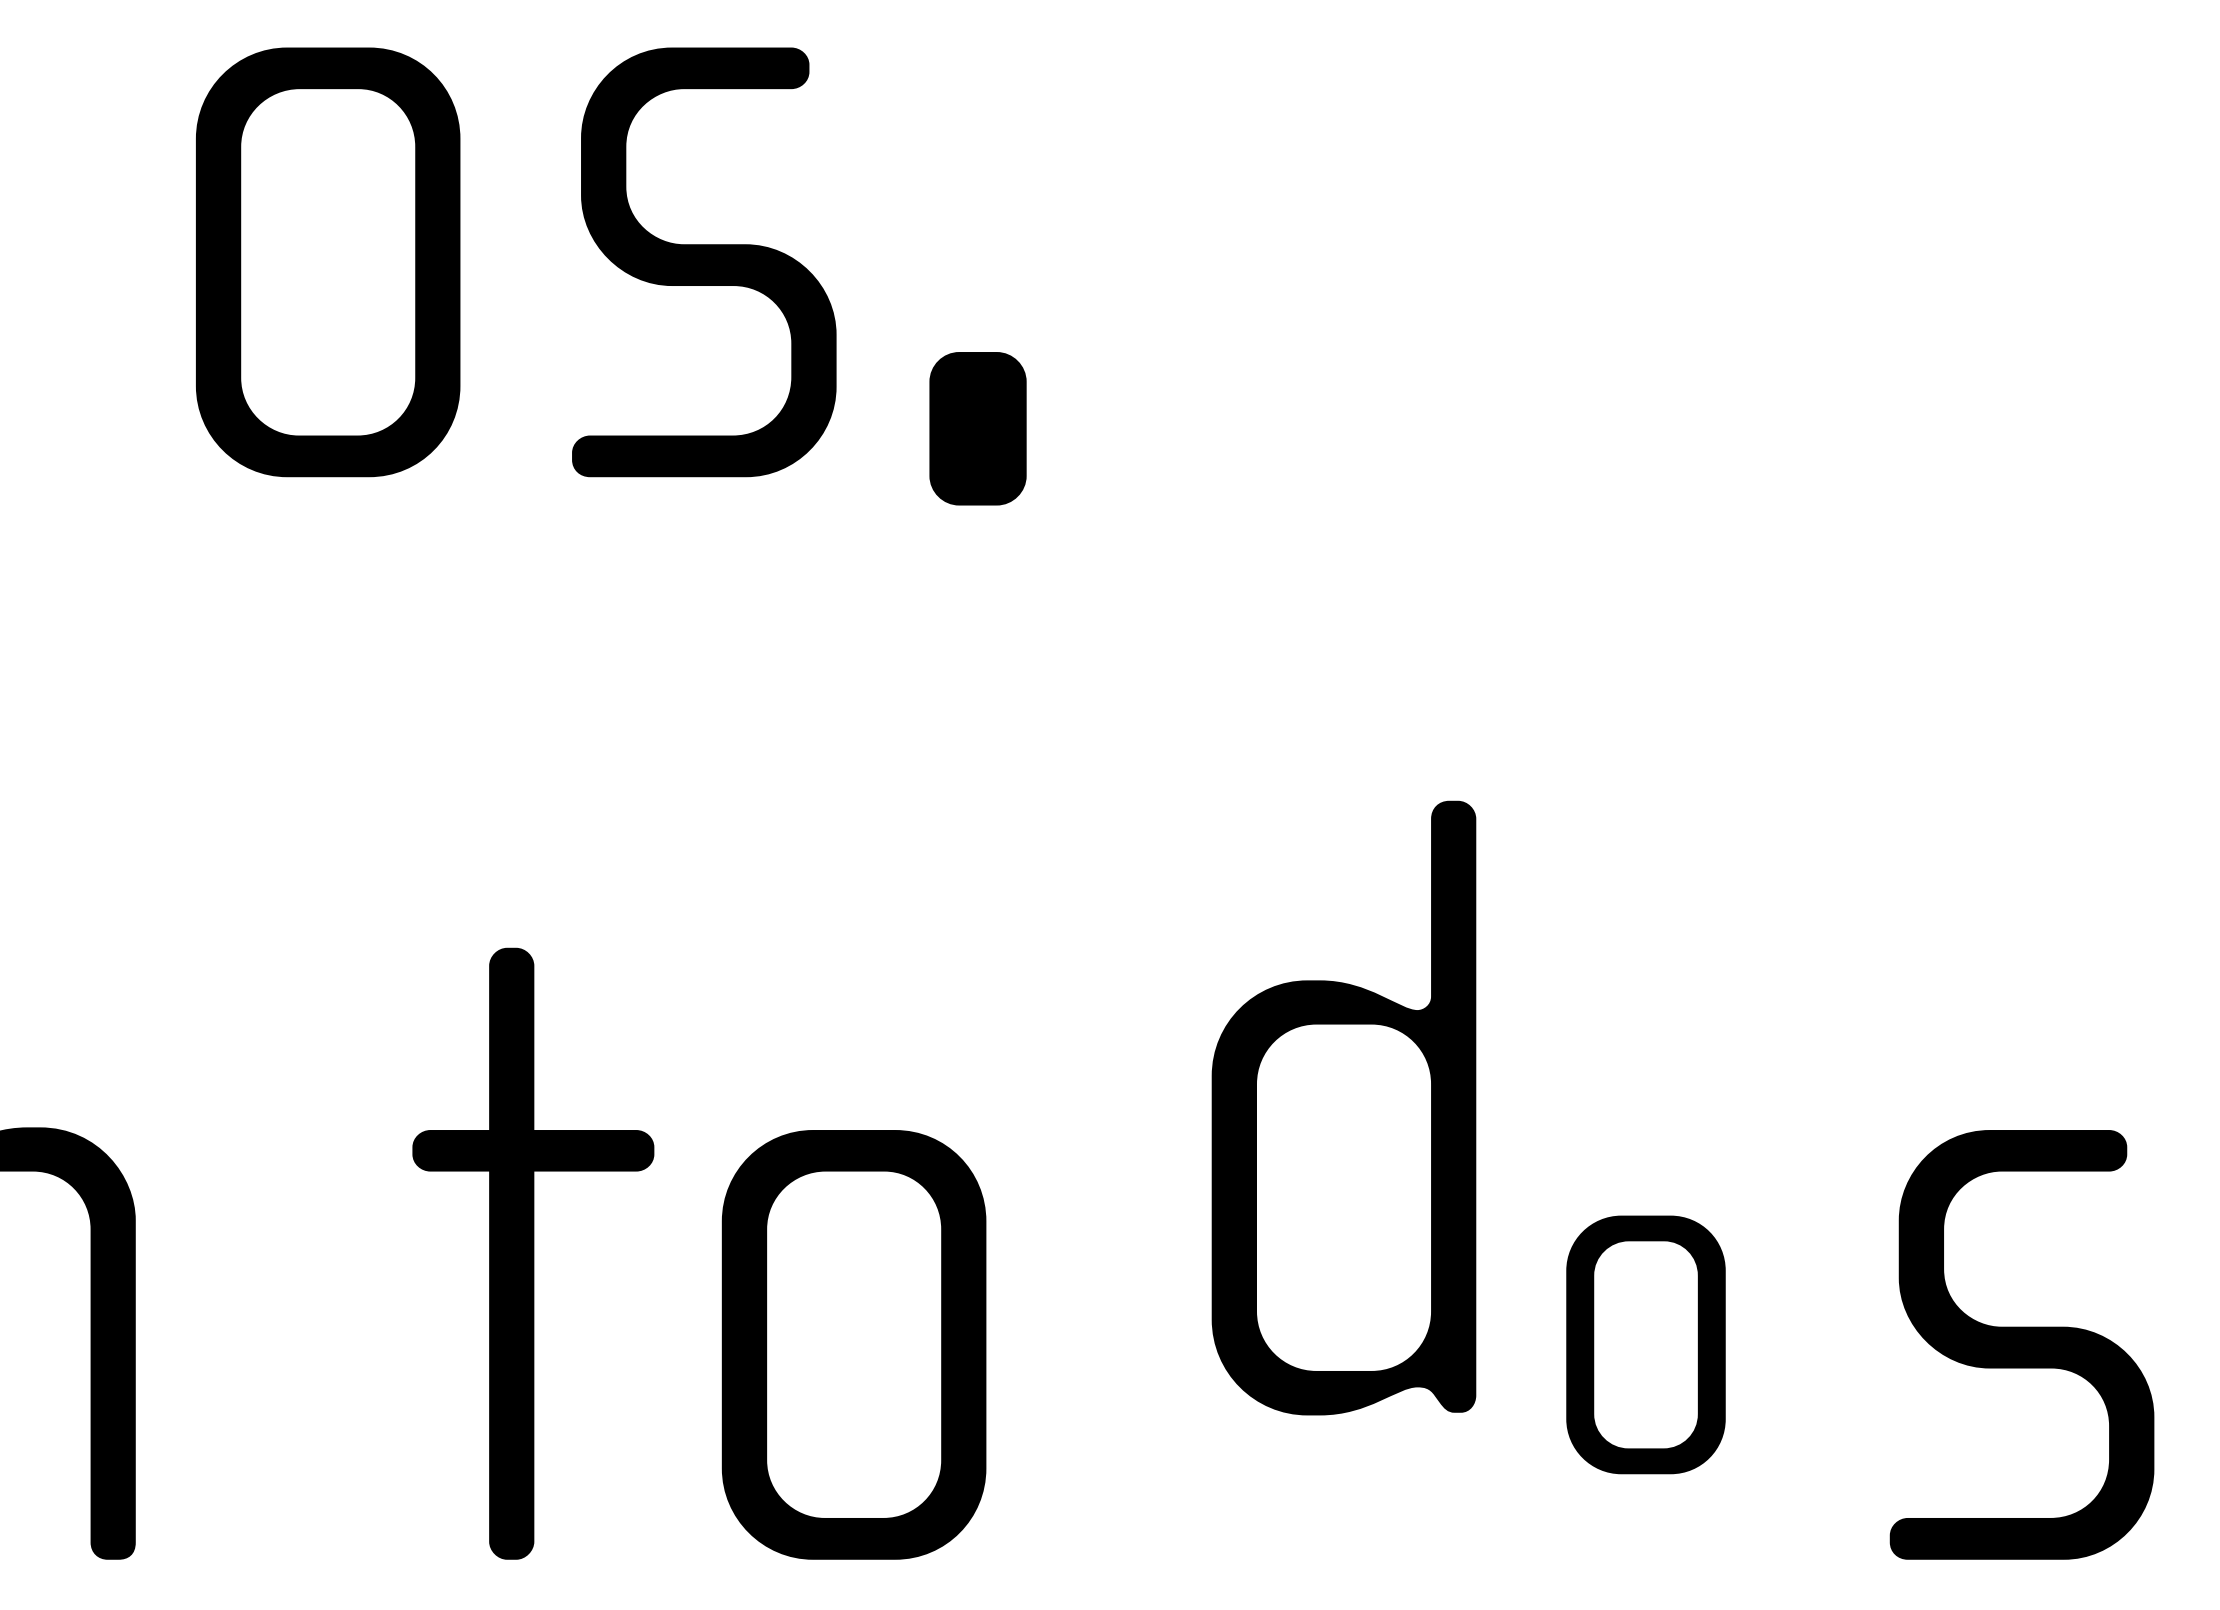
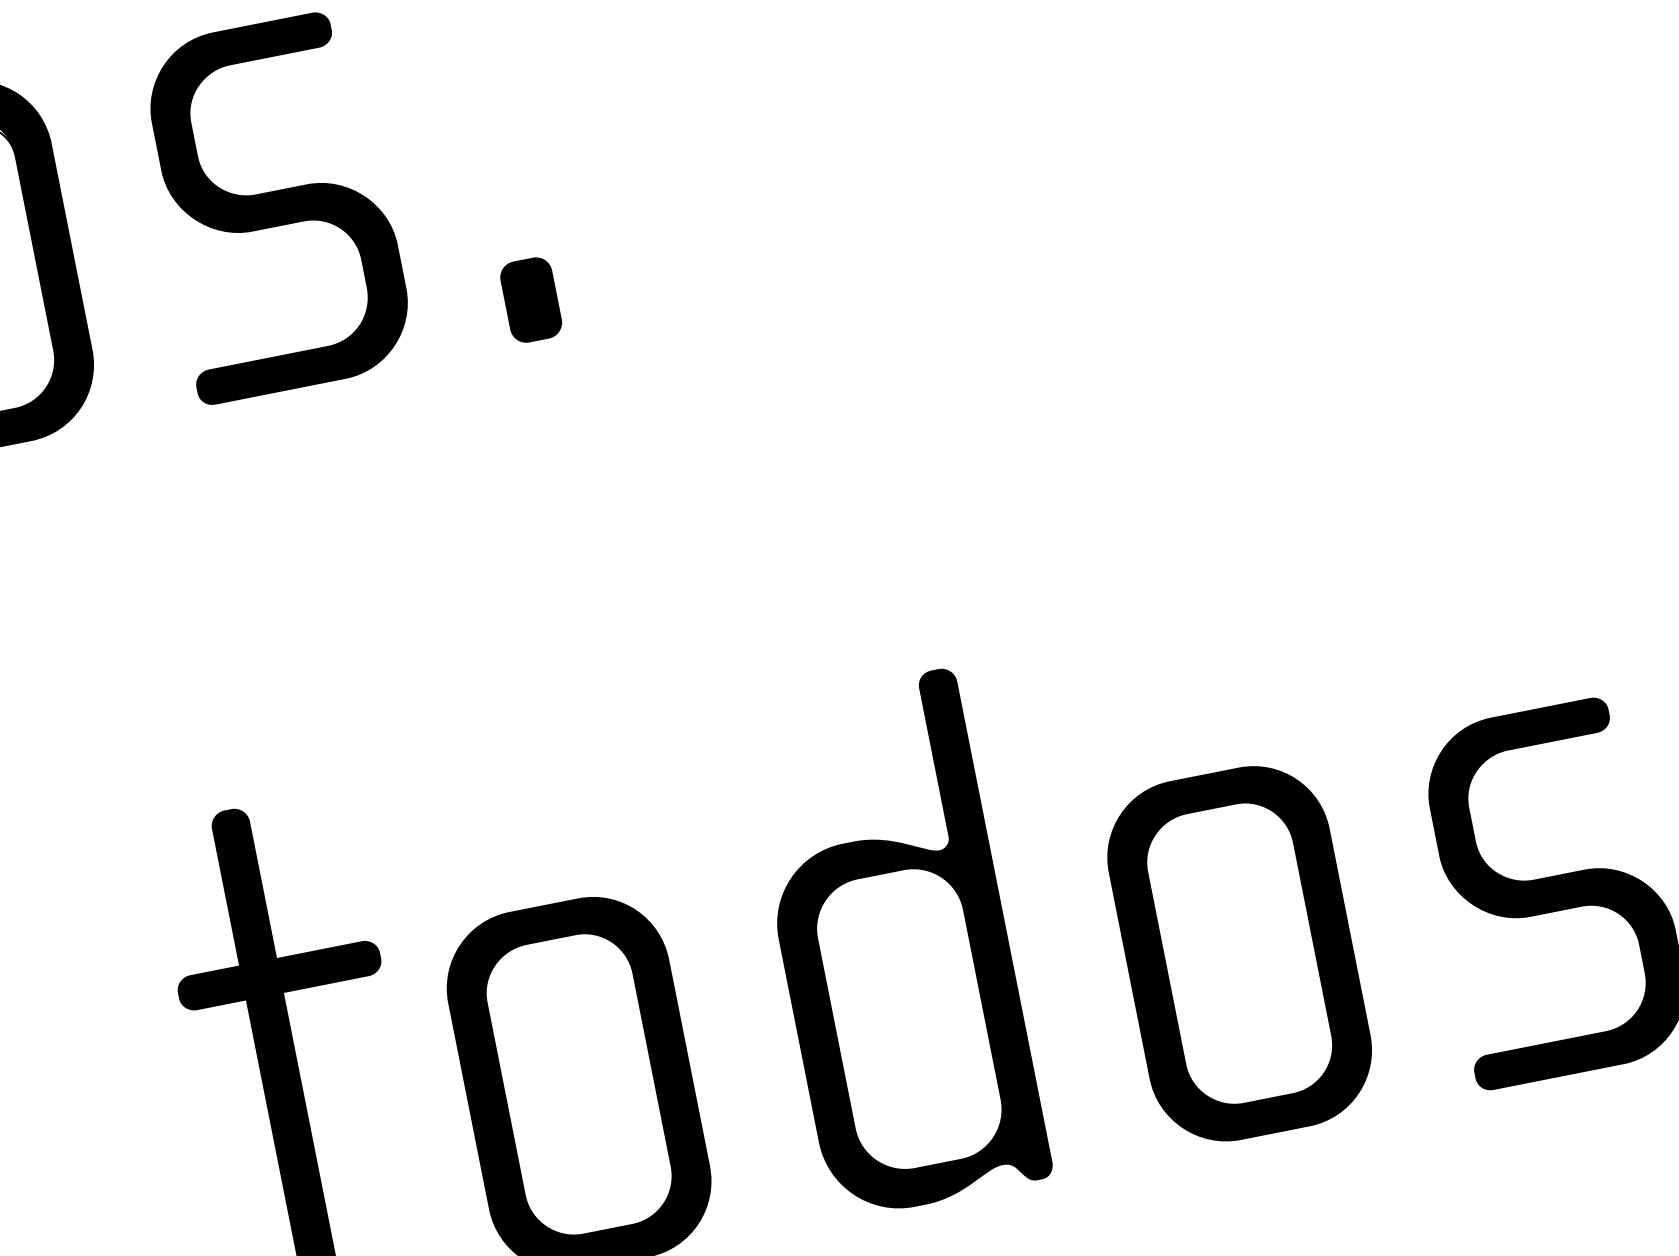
part: (977, 428) -> (530, 299), size x0.62
part: (1343, 1107) -> (893, 943), moved
part: (1645, 1344) -> (1239, 953), size x1.67

